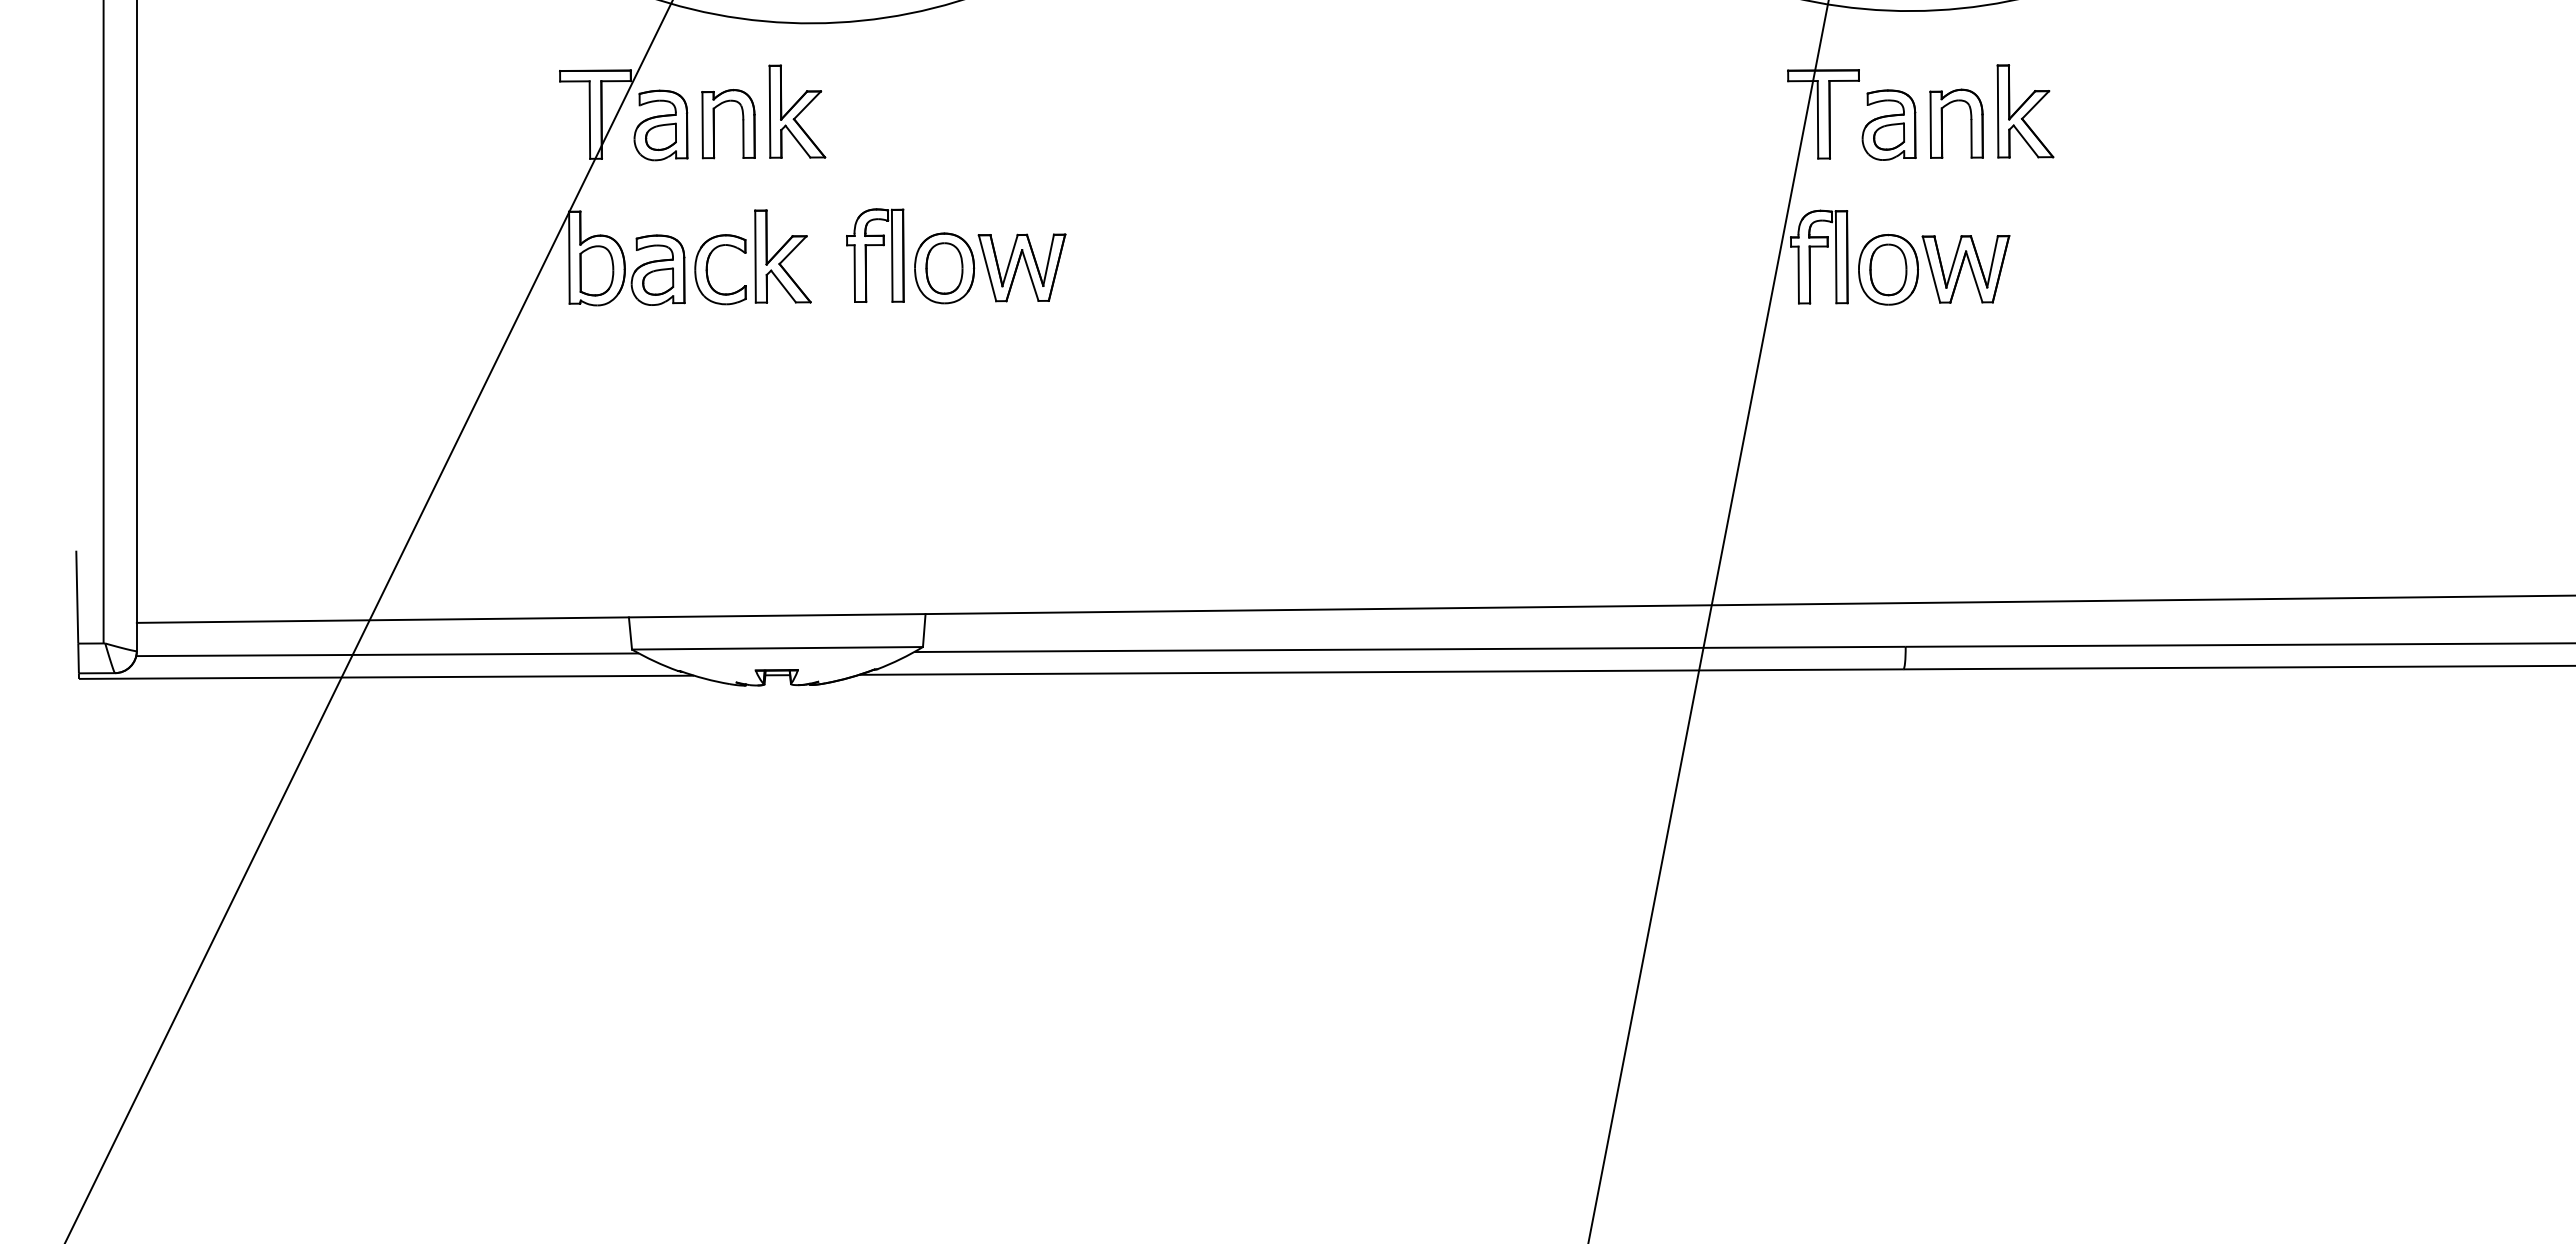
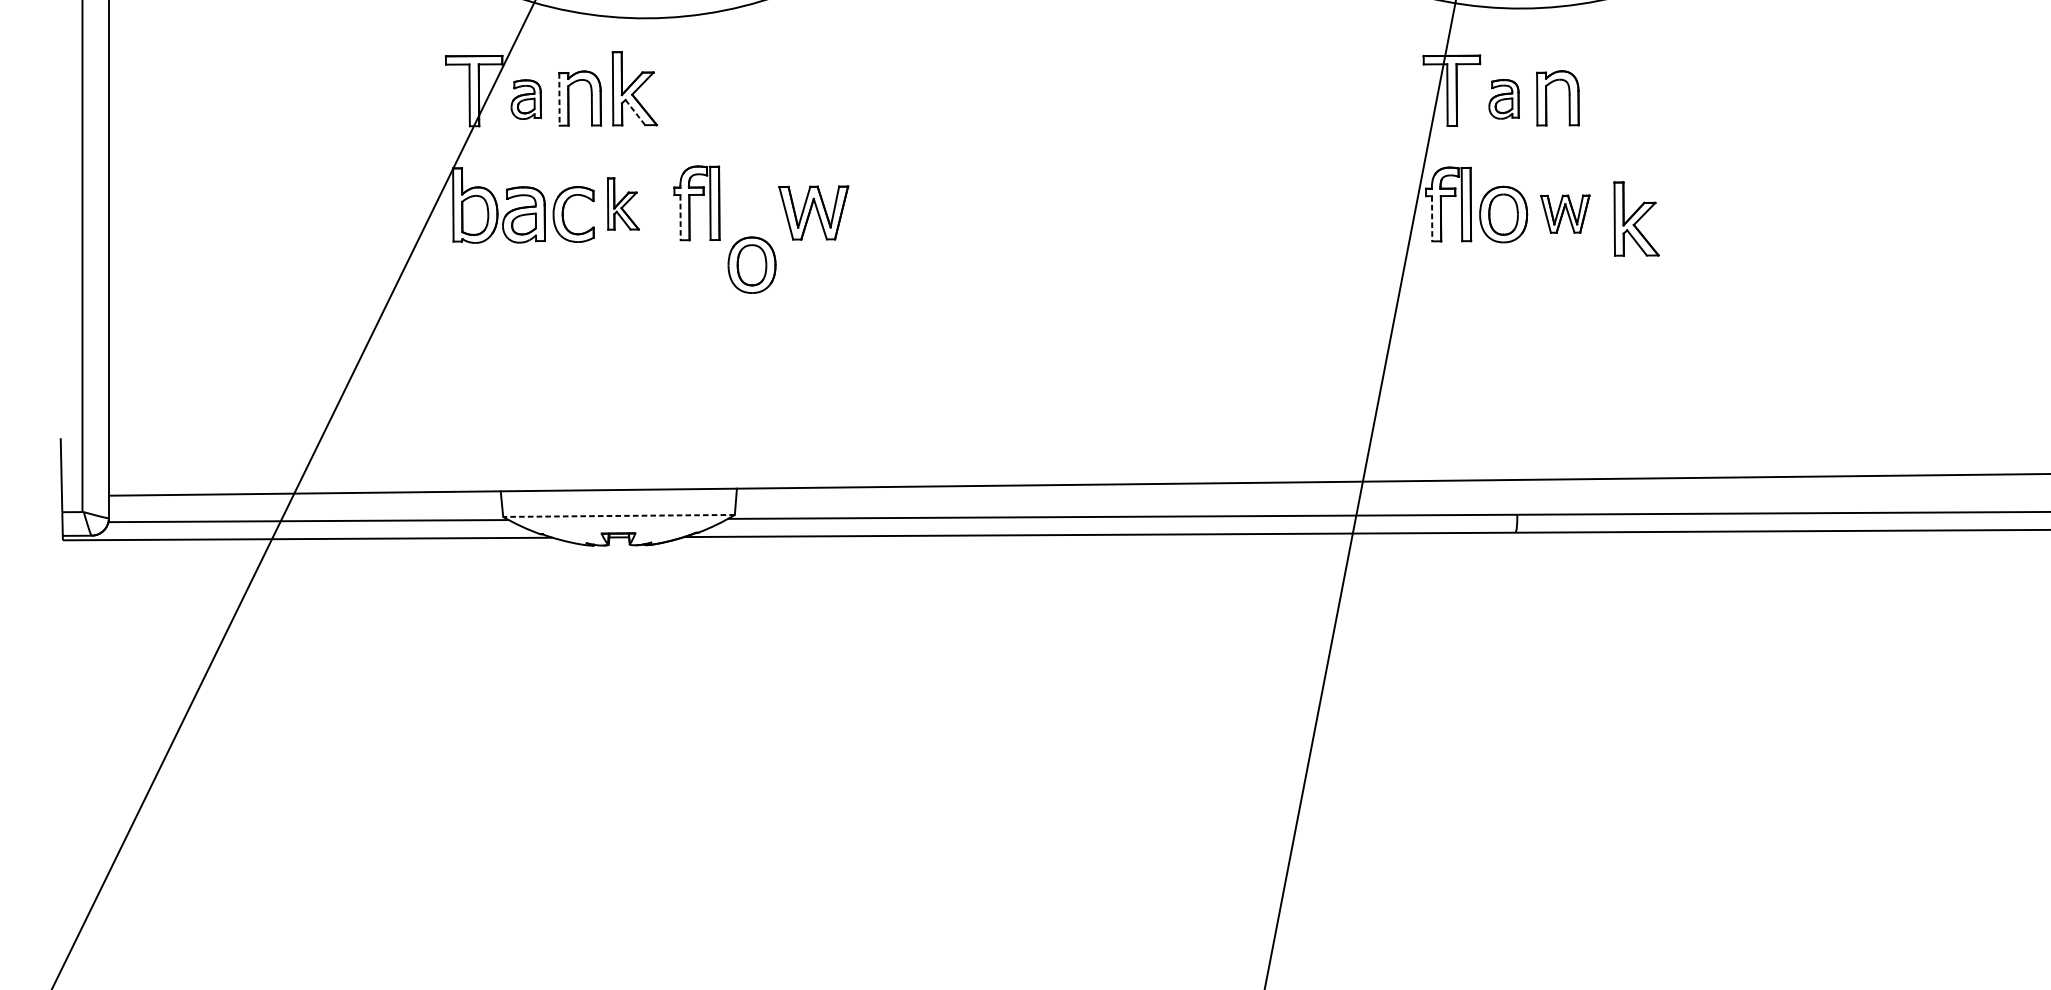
part: (2025, 111) -> (1636, 219), moved
part: (1888, 124) -> (1503, 98), size x0.7
part: (660, 125) -> (525, 99), size x0.7
line: (702, 125) -> (559, 99), solid -> dashed
line: (798, 142) -> (635, 113), solid -> dashed
part: (782, 256) -> (623, 203), size x0.7
part: (944, 268) -> (752, 265), moved
part: (1965, 269) -> (1564, 214), size x0.7
line: (854, 274) -> (680, 218), solid -> dashed
line: (1798, 275) -> (1431, 219), solid -> dashed
line: (777, 648) -> (619, 516), solid -> dashed

